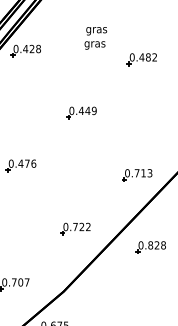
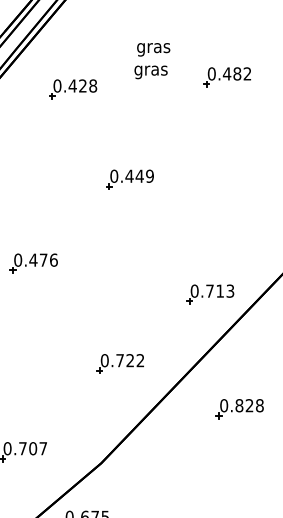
part: (25, 50) -> (72, 88), moved
part: (141, 59) -> (226, 77), moved
part: (137, 175) -> (210, 294), moved
part: (150, 247) -> (239, 409), moved

